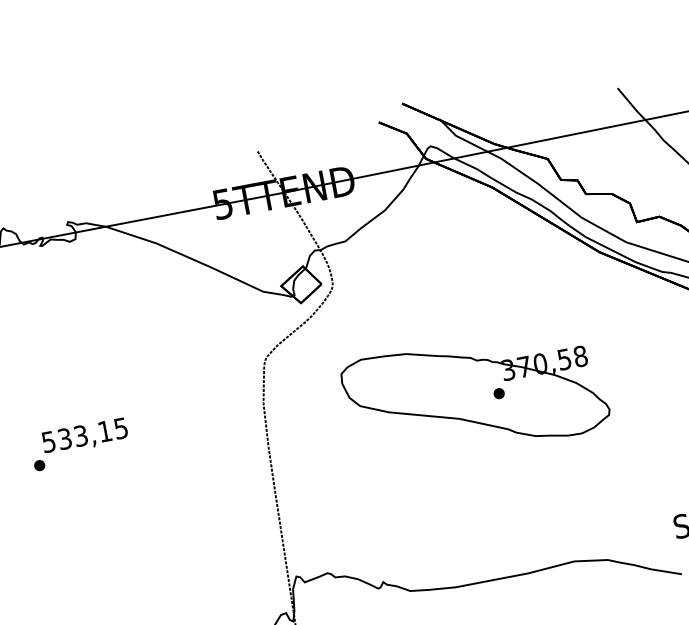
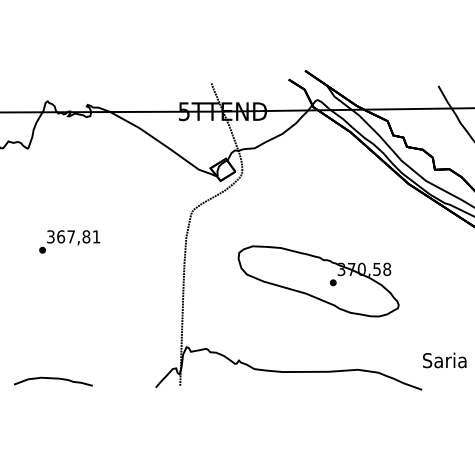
part: (475, 395) -> (318, 281), moved
text: (84, 434) -> (73, 236), 533,15 -> 367,81

